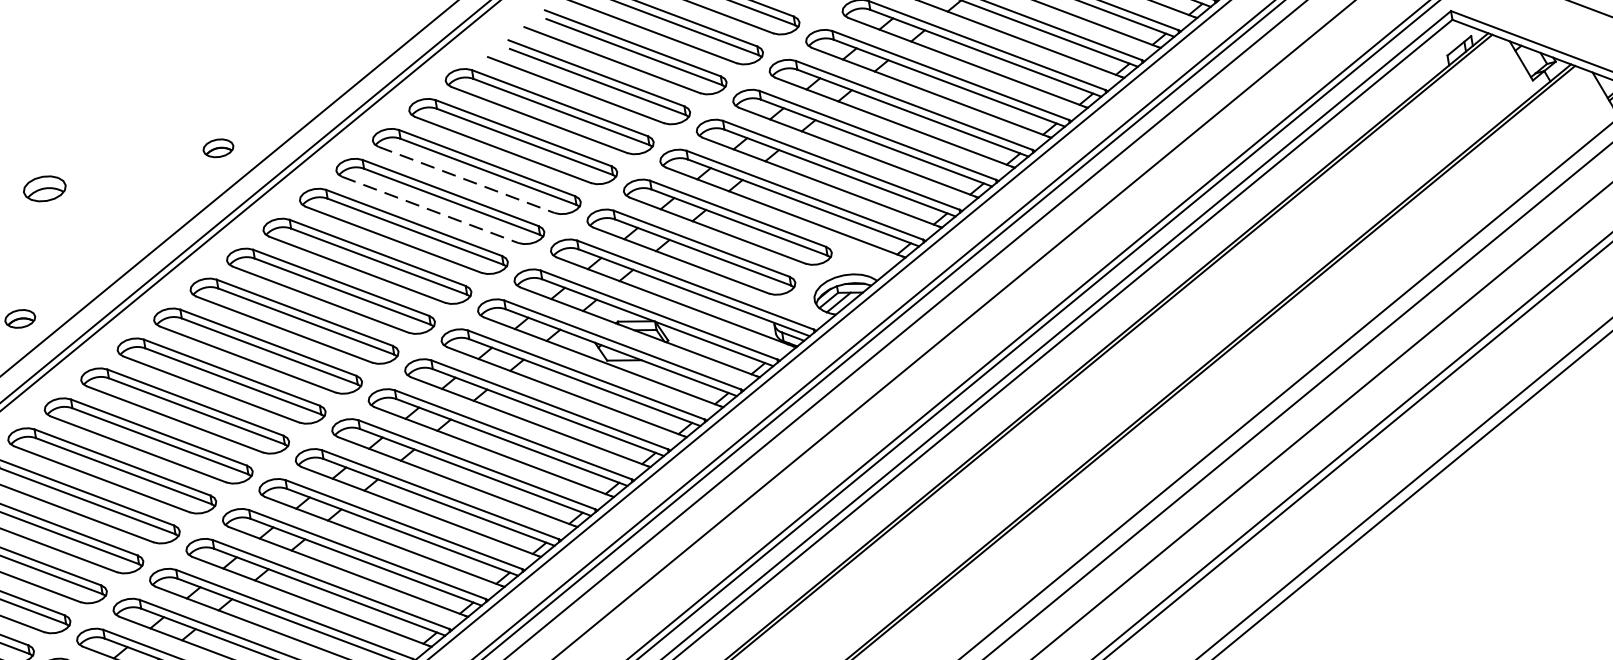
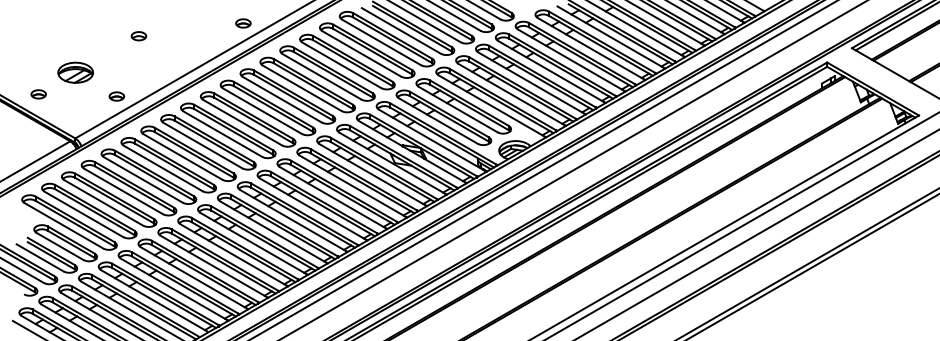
part: (218, 148) -> (243, 23), moved
line: (465, 180) -> (341, 65), dashed -> solid
part: (43, 189) -> (138, 36), size x0.71
line: (431, 209) -> (322, 76), dashed -> solid

